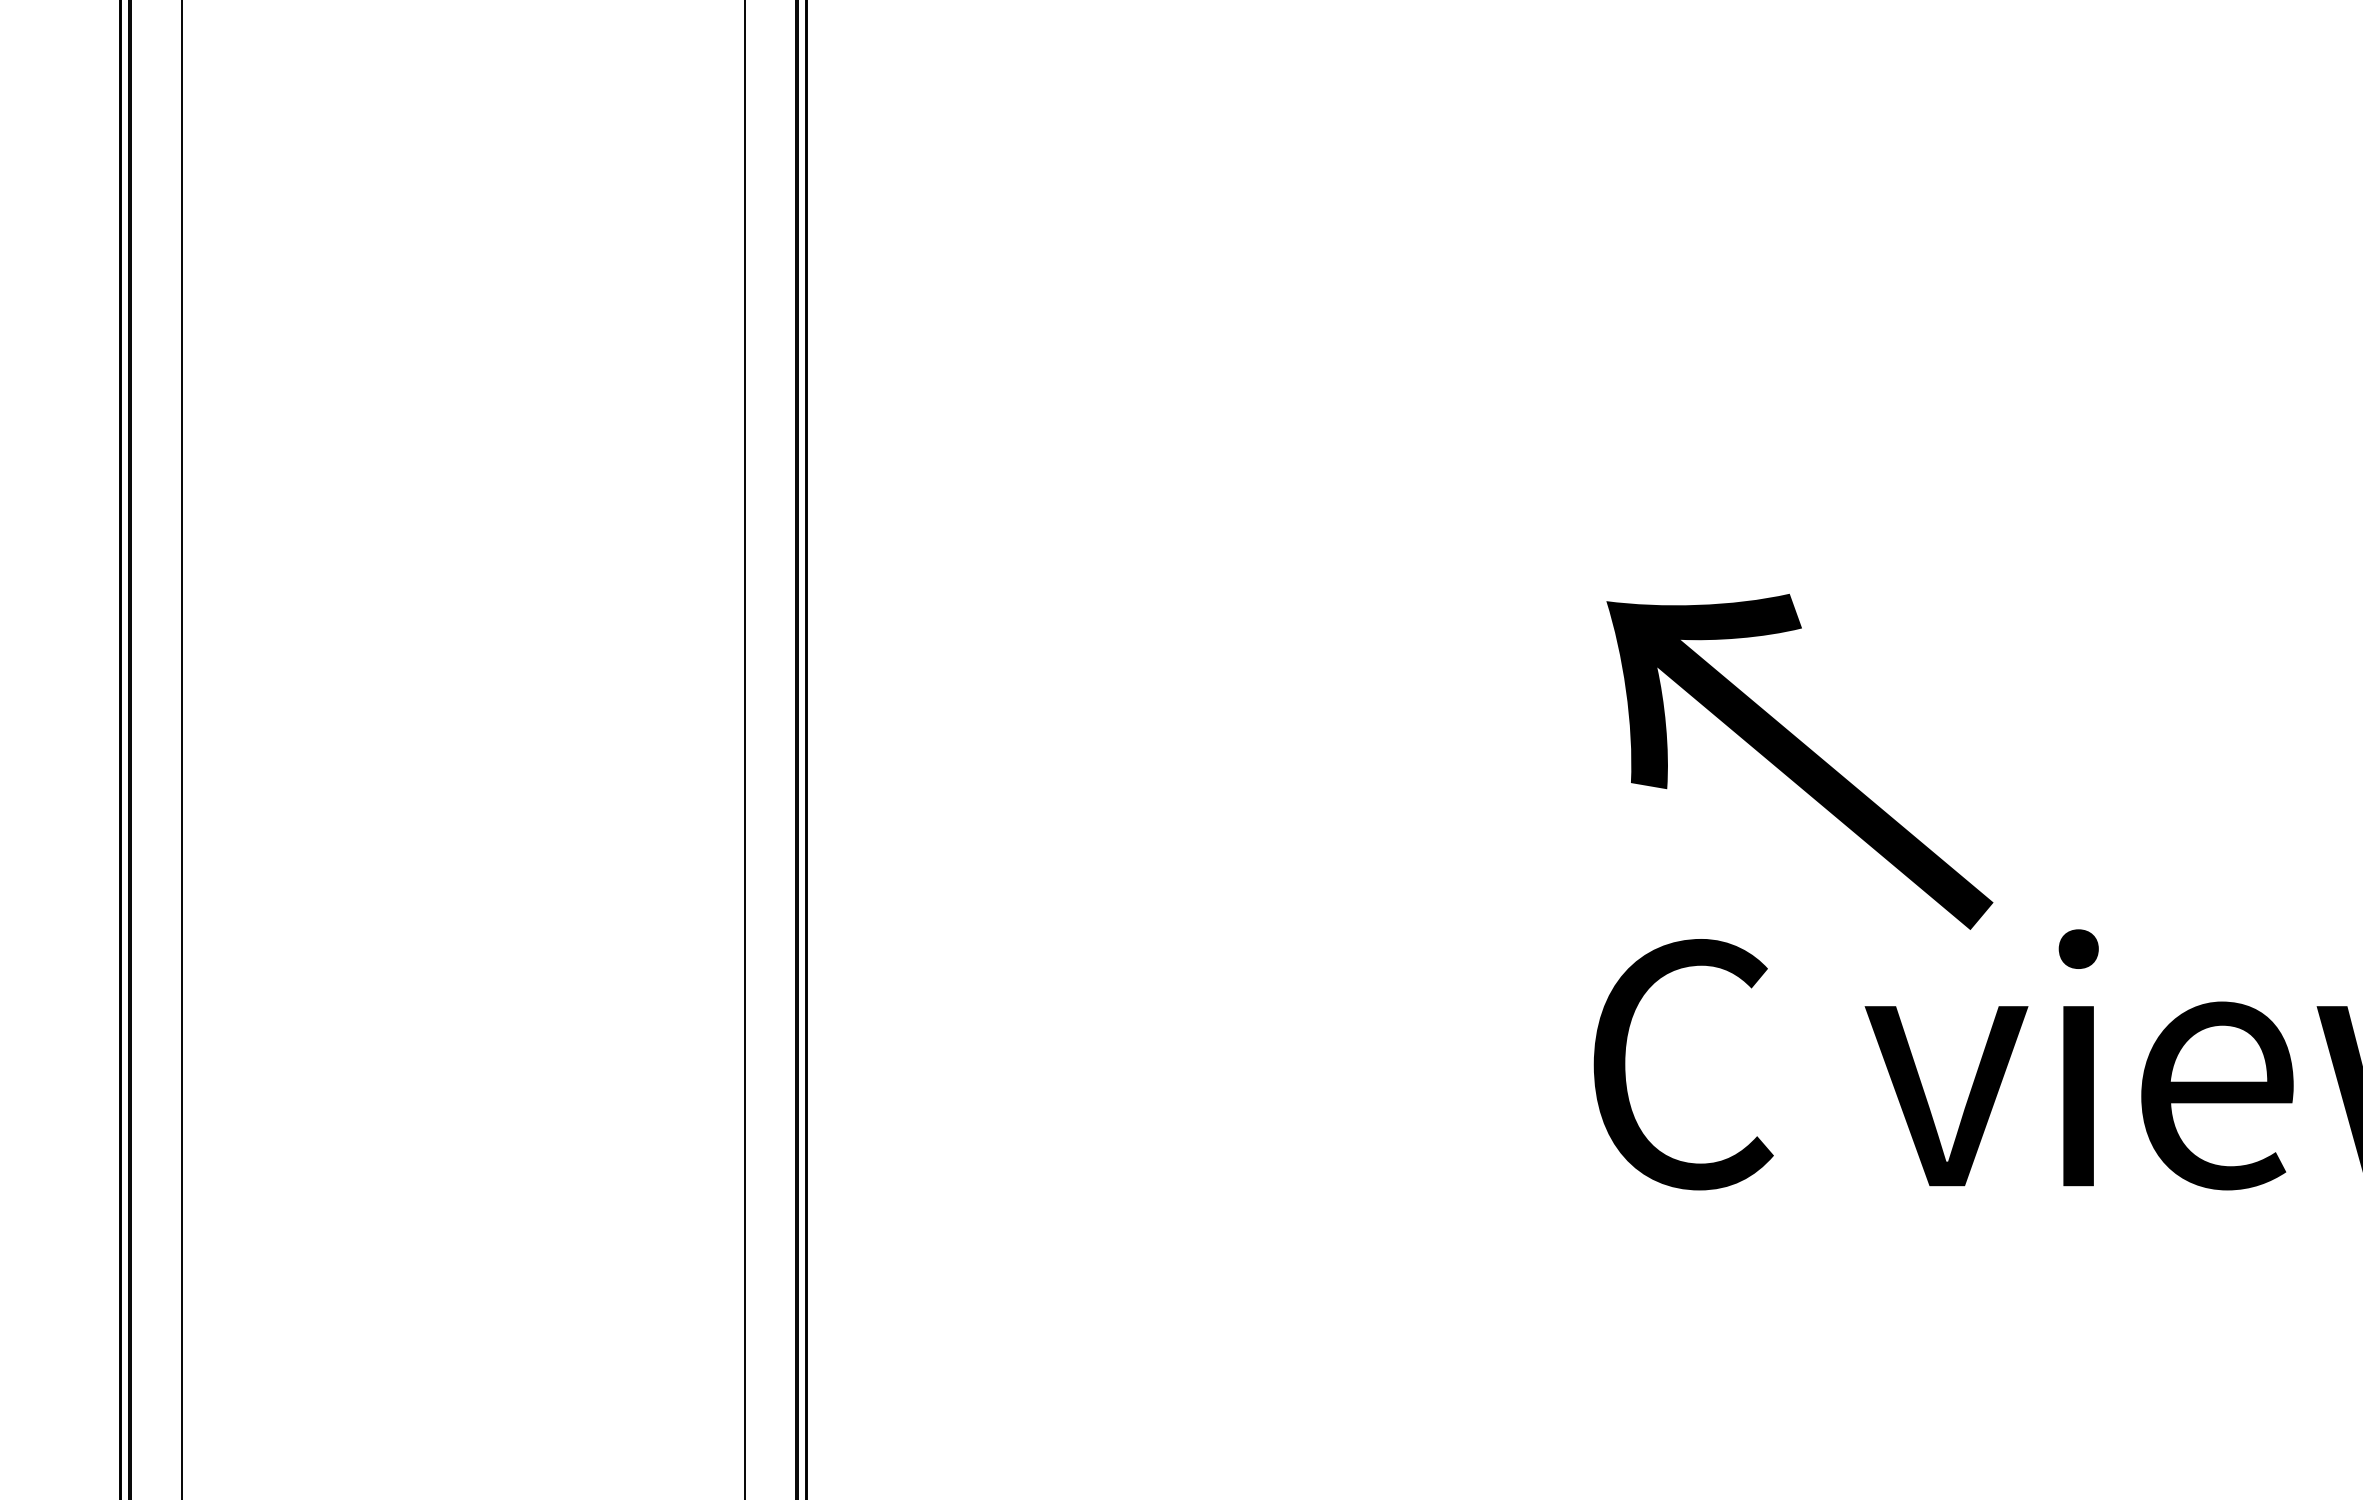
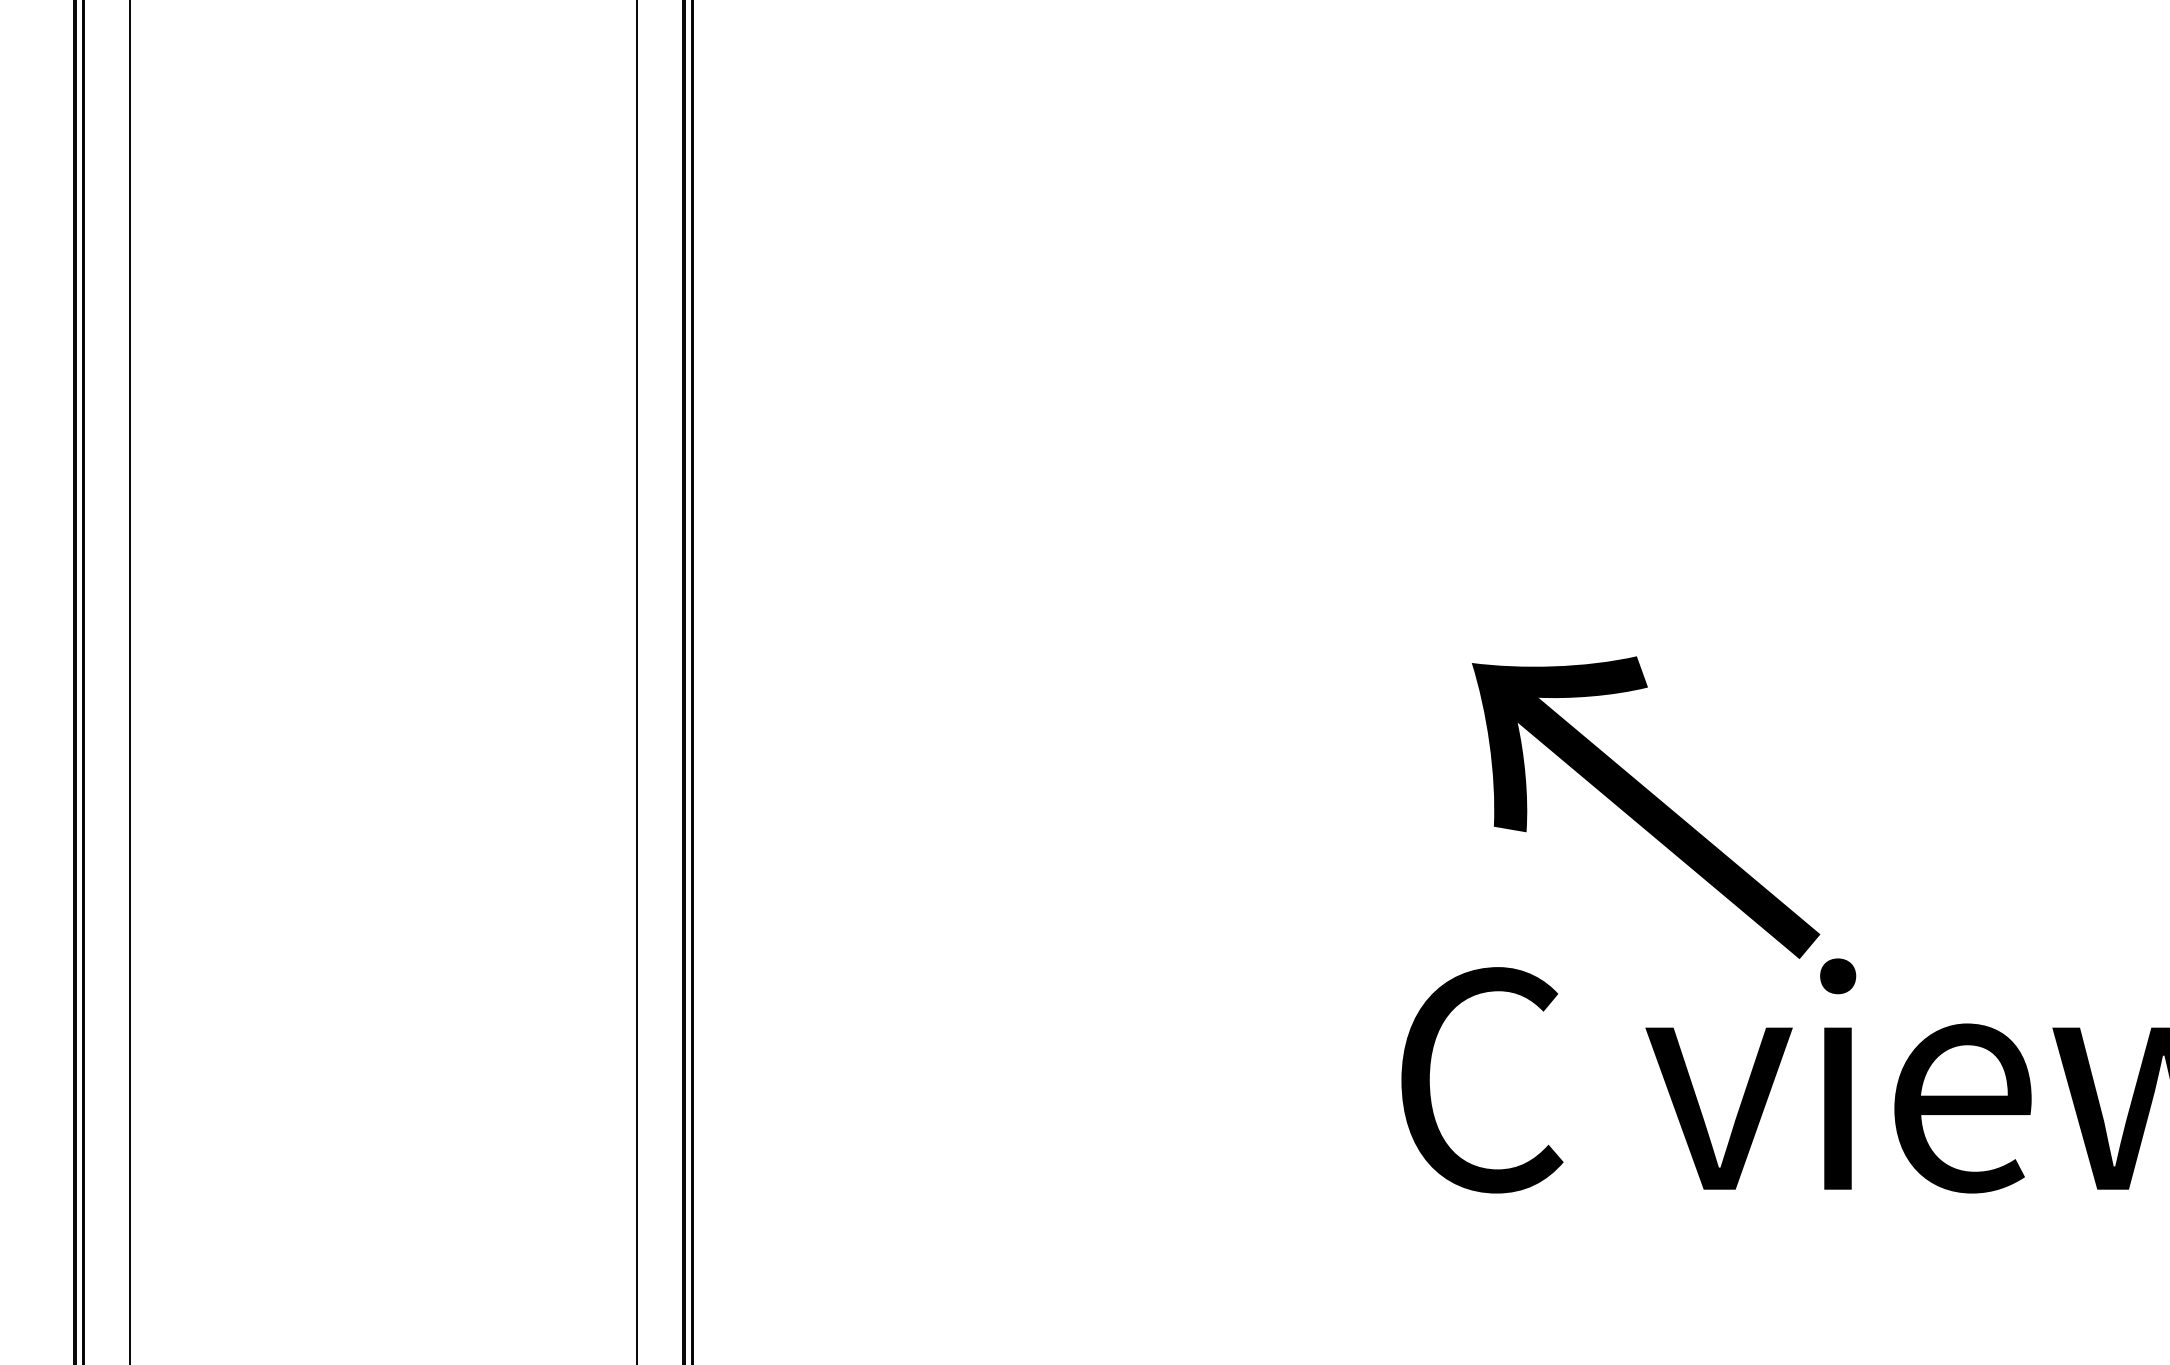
text: (1800, 761) -> (1646, 807), moved

